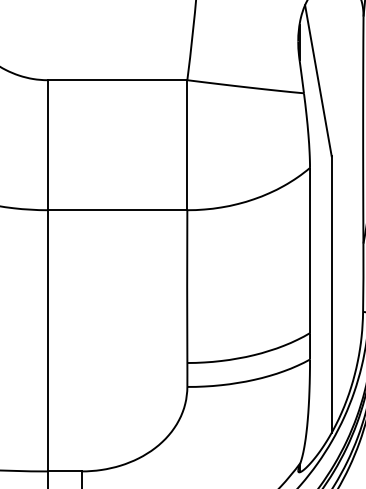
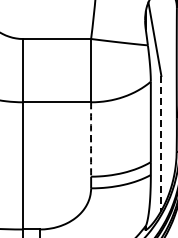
arc: (188, 286) -> (91, 139), solid -> dashed
line: (331, 294) -> (161, 143), solid -> dashed

